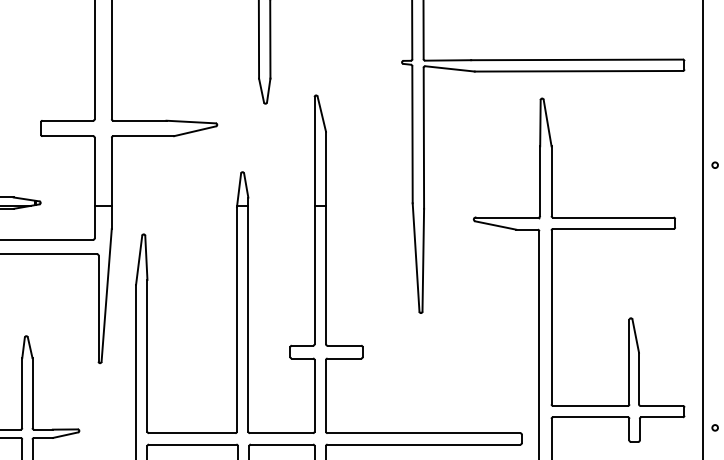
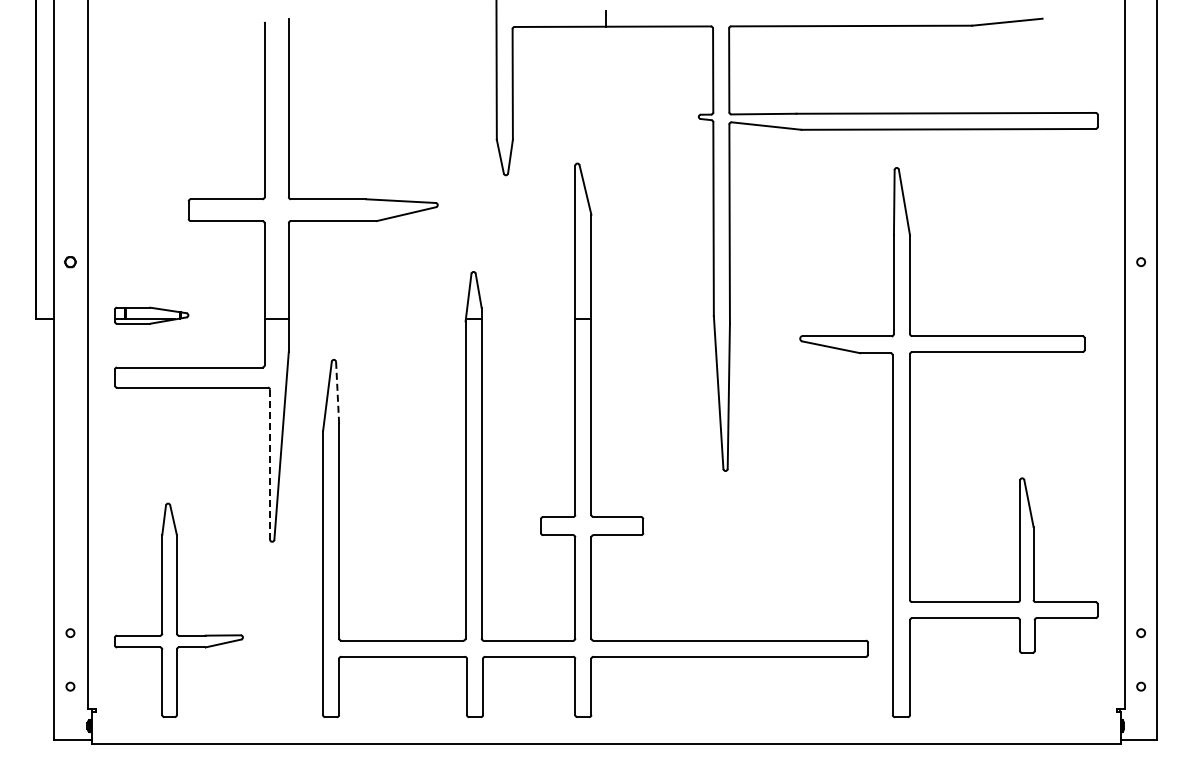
line: (146, 258) -> (337, 393), solid -> dashed
line: (98, 308) -> (270, 464), solid -> dashed

